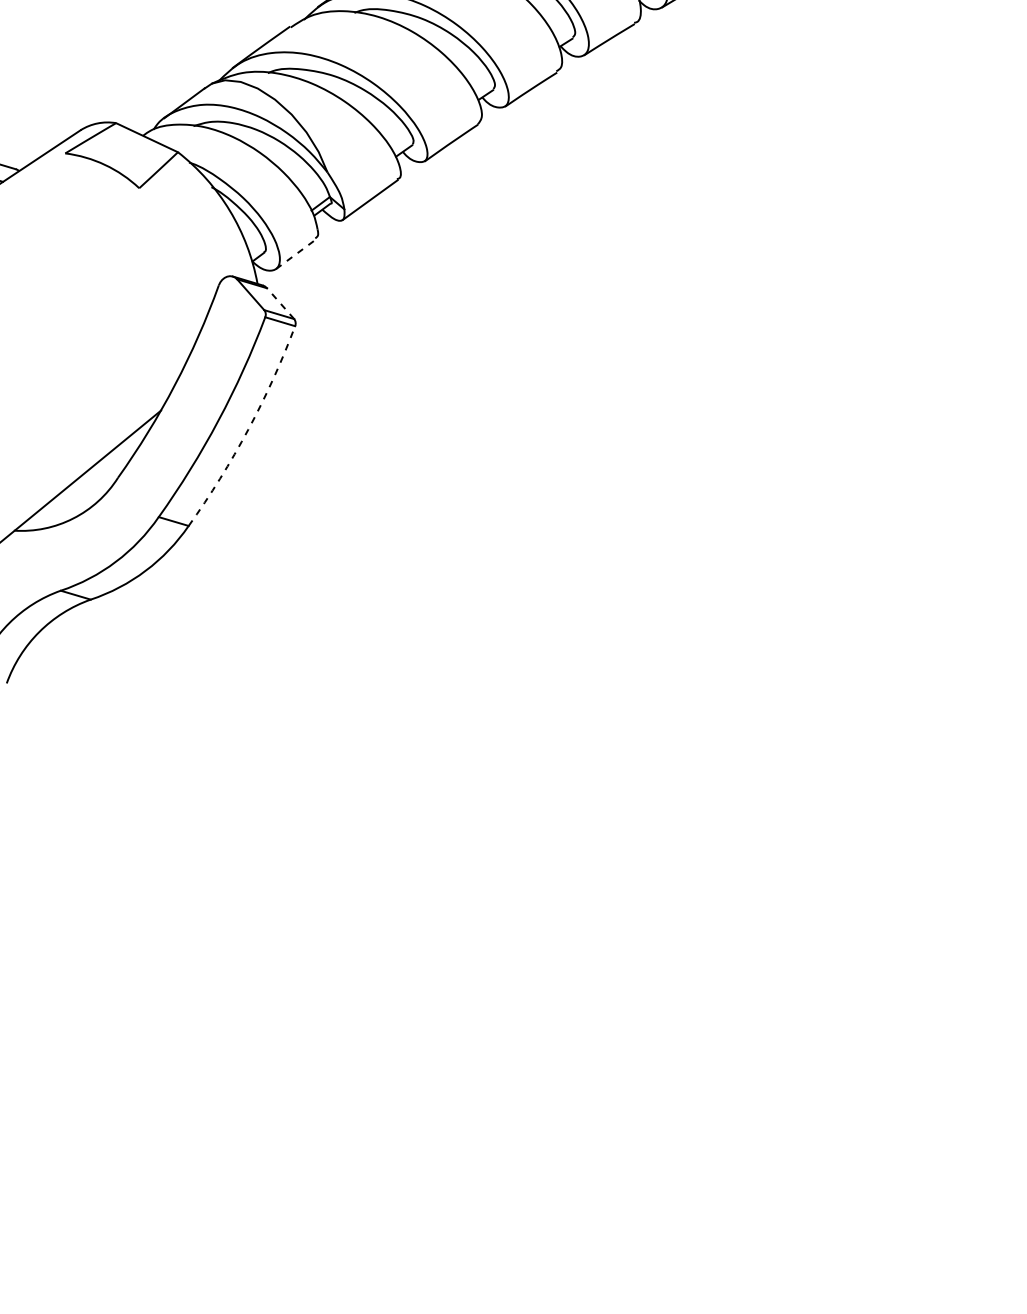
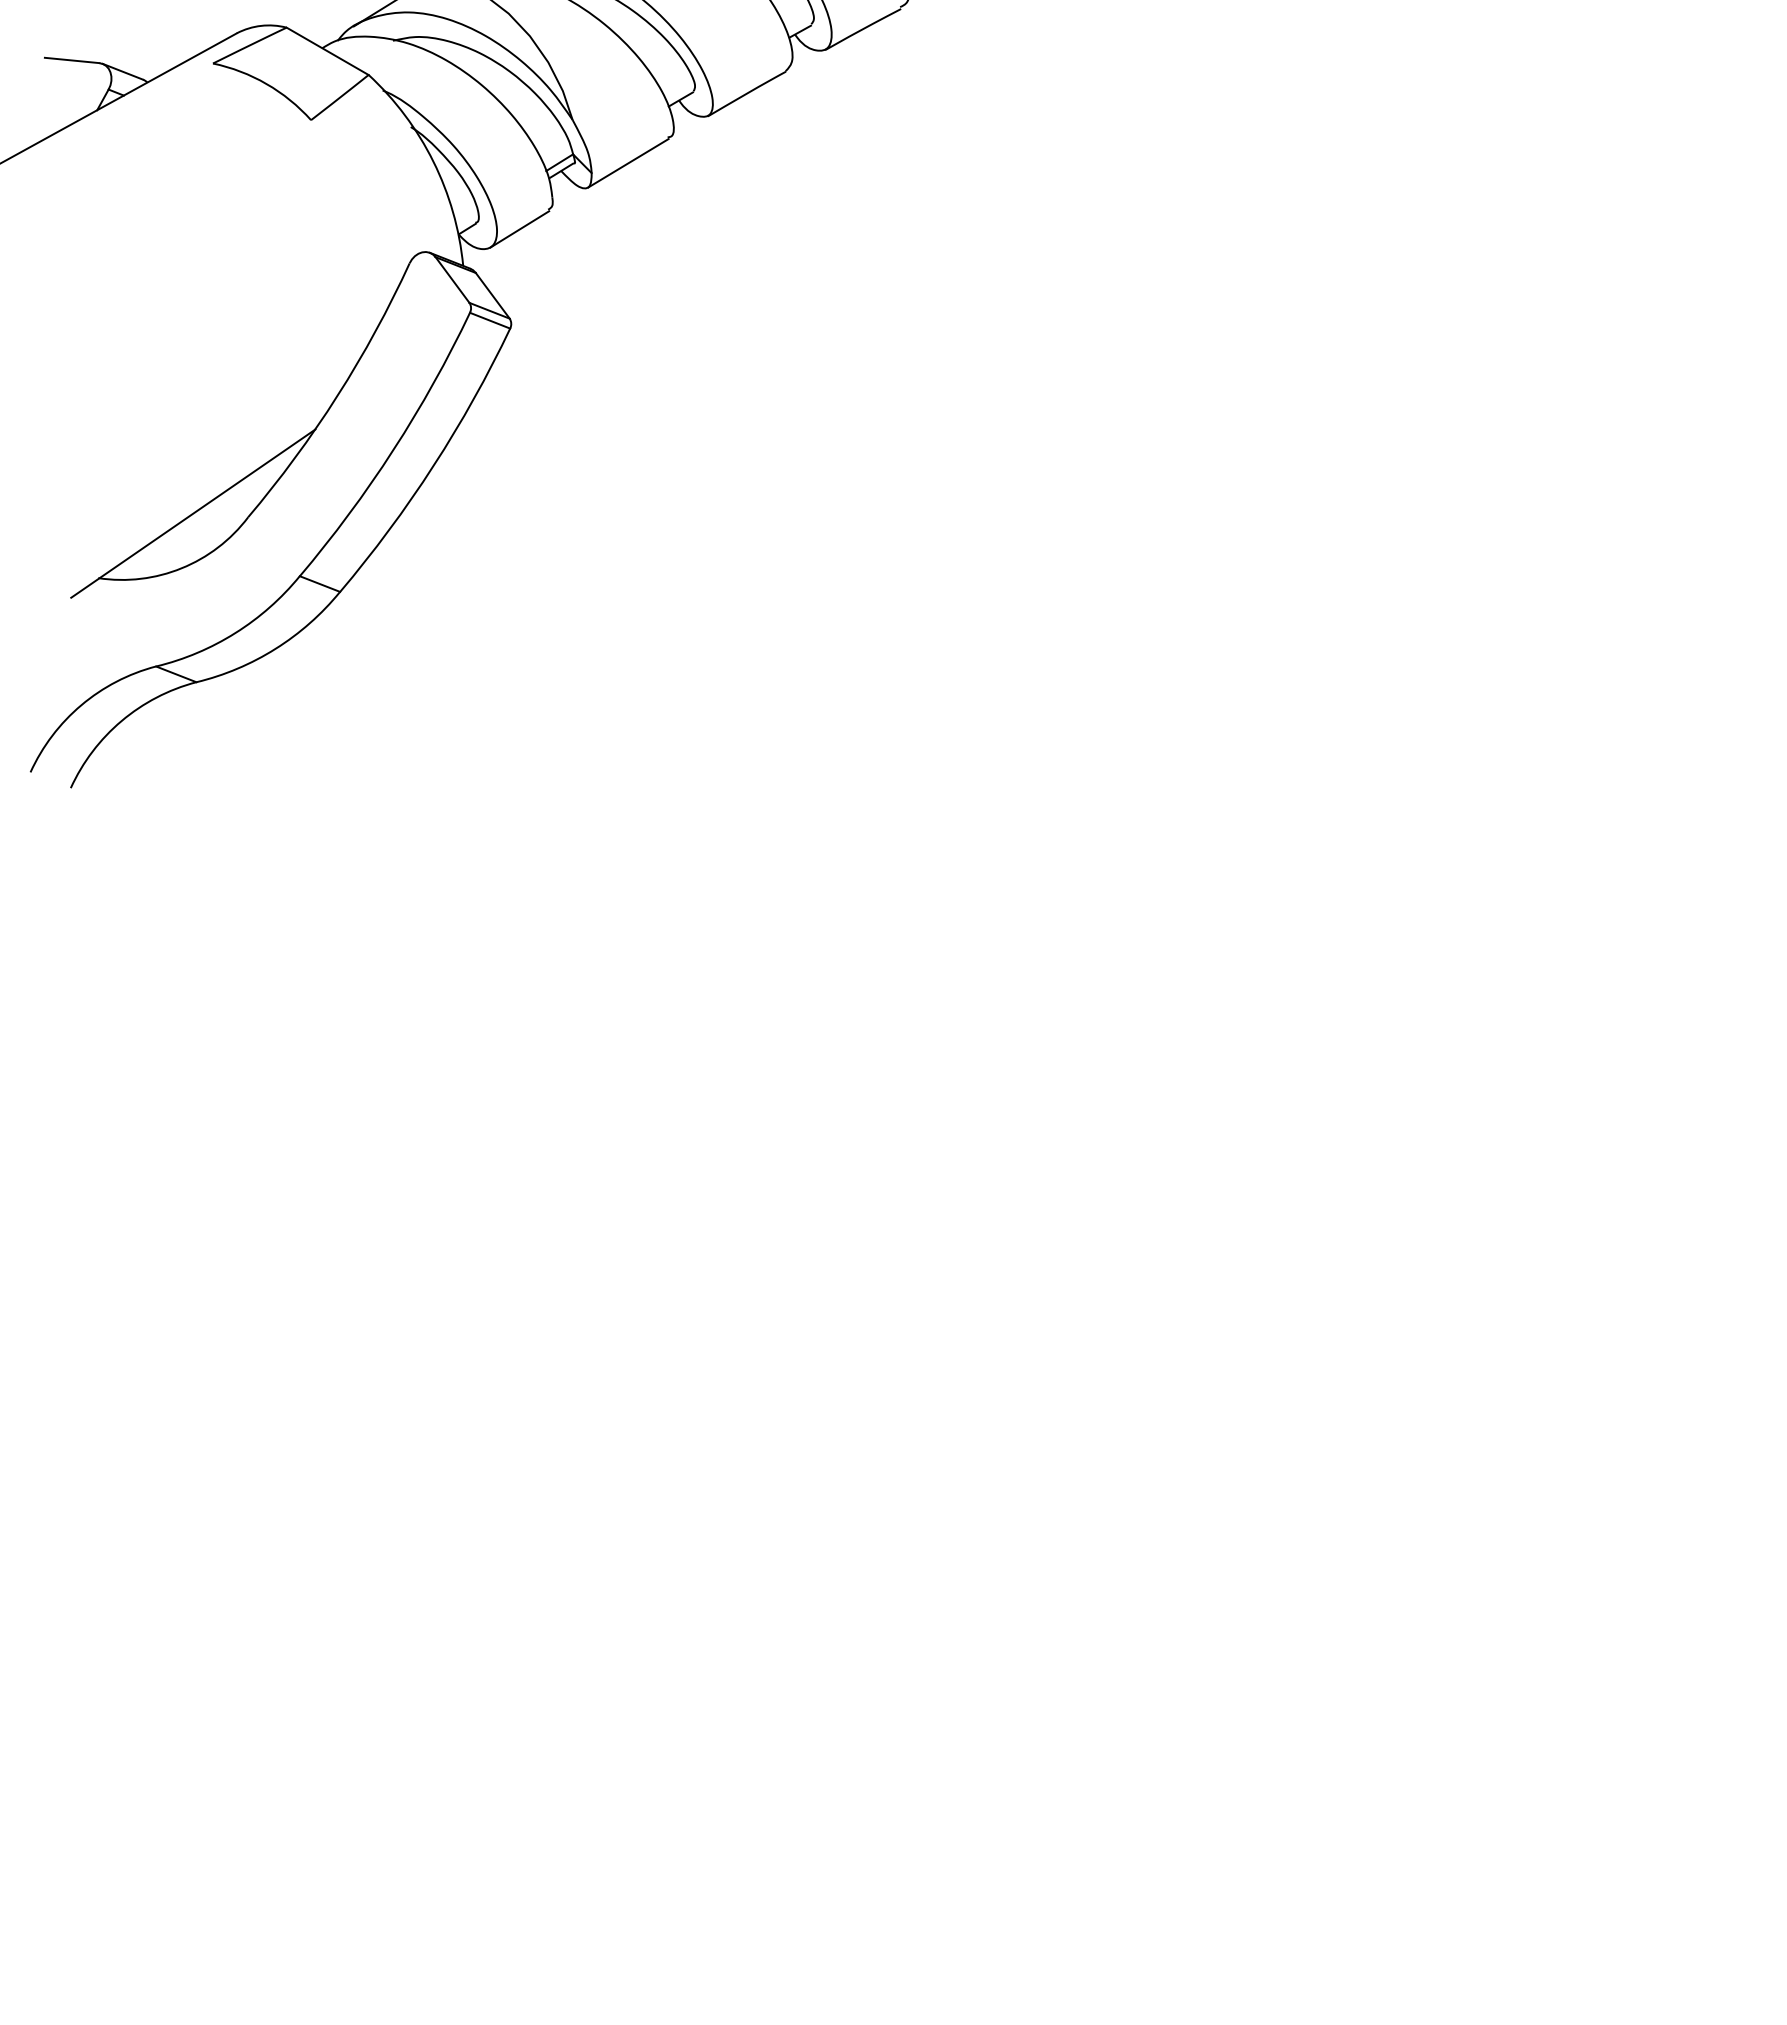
line: (296, 254) -> (520, 229), dashed -> solid
line: (280, 303) -> (492, 295), dashed -> solid
arc: (248, 429) -> (433, 465), dashed -> solid

